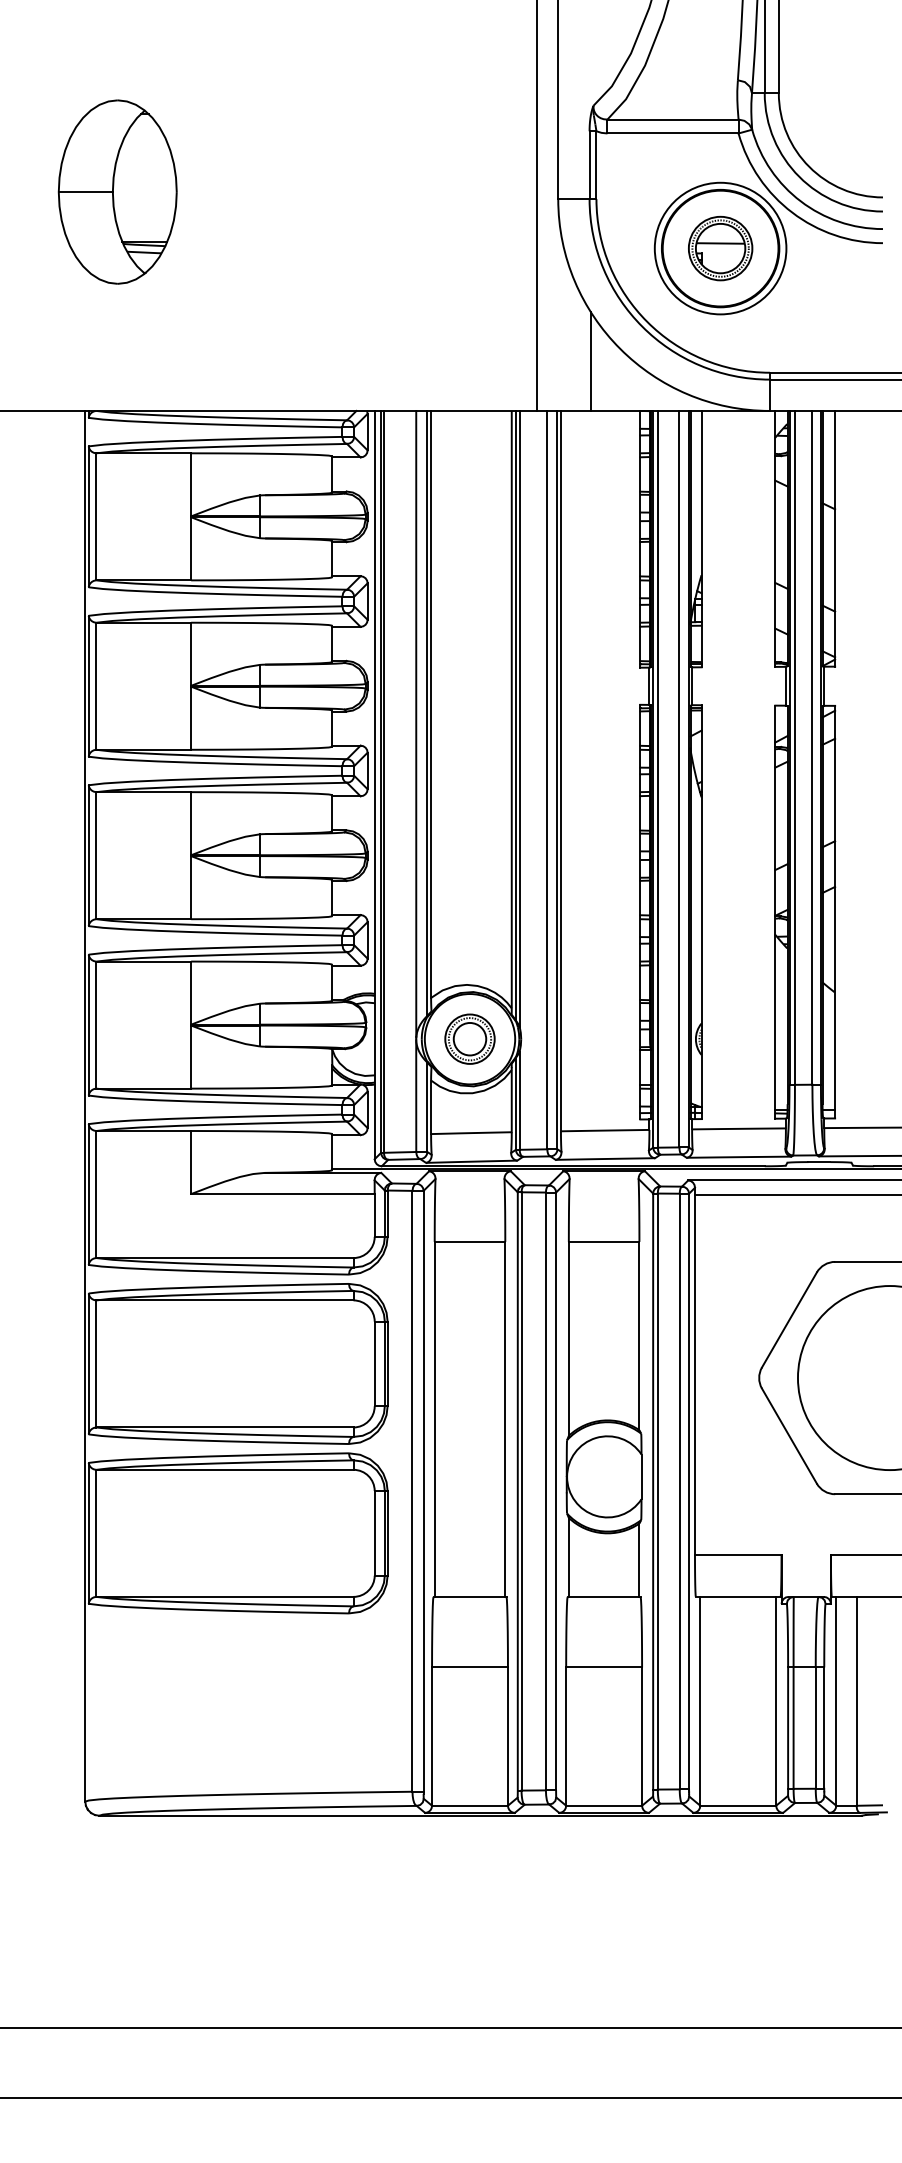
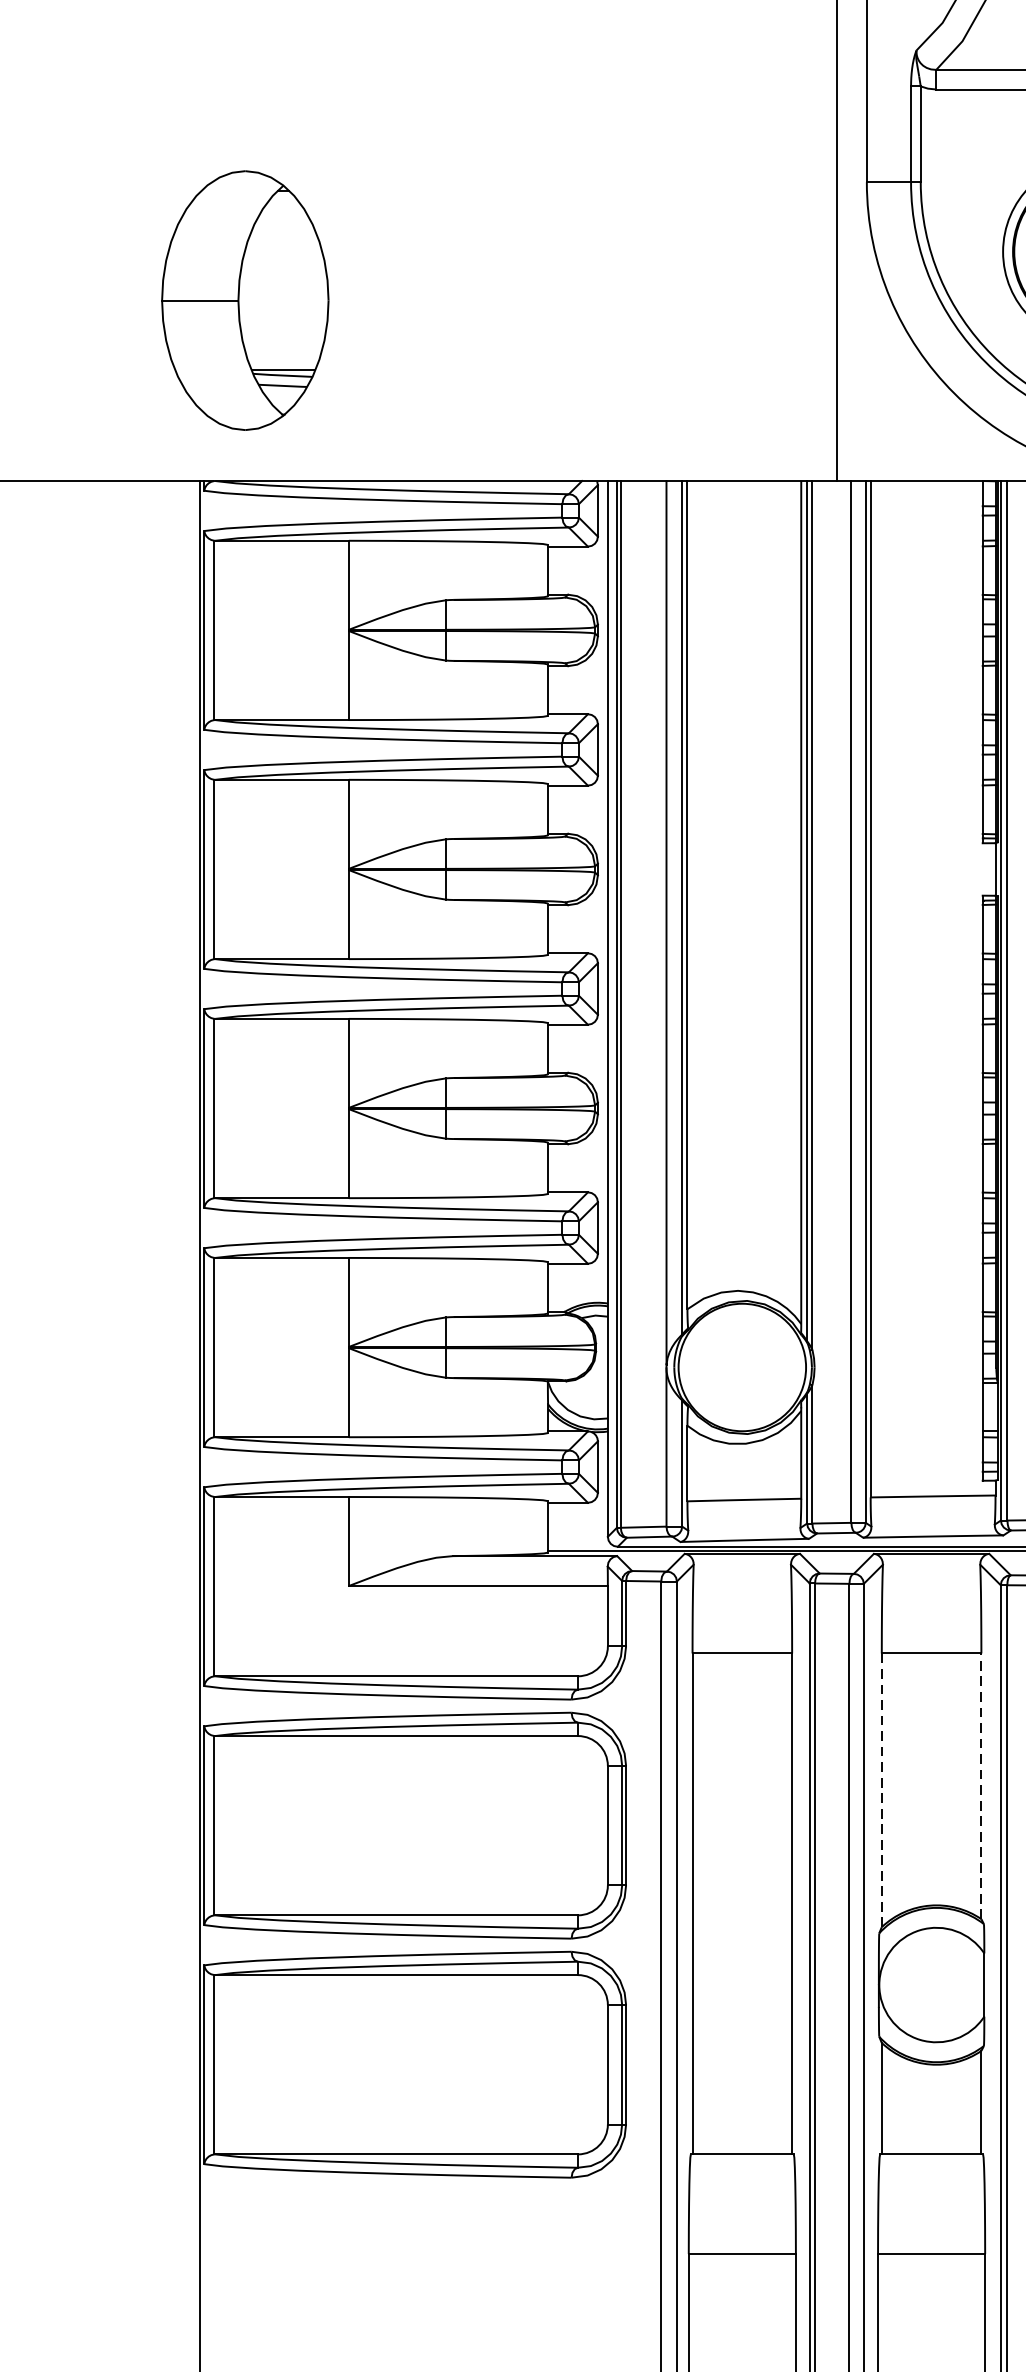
part: (117, 191) -> (244, 299), moved
line: (591, 361) -> (913, 411), removed
part: (469, 1038) -> (741, 1366), removed
line: (639, 1335) -> (981, 1785), solid -> dashed
line: (568, 1339) -> (881, 1791), solid -> dashed

